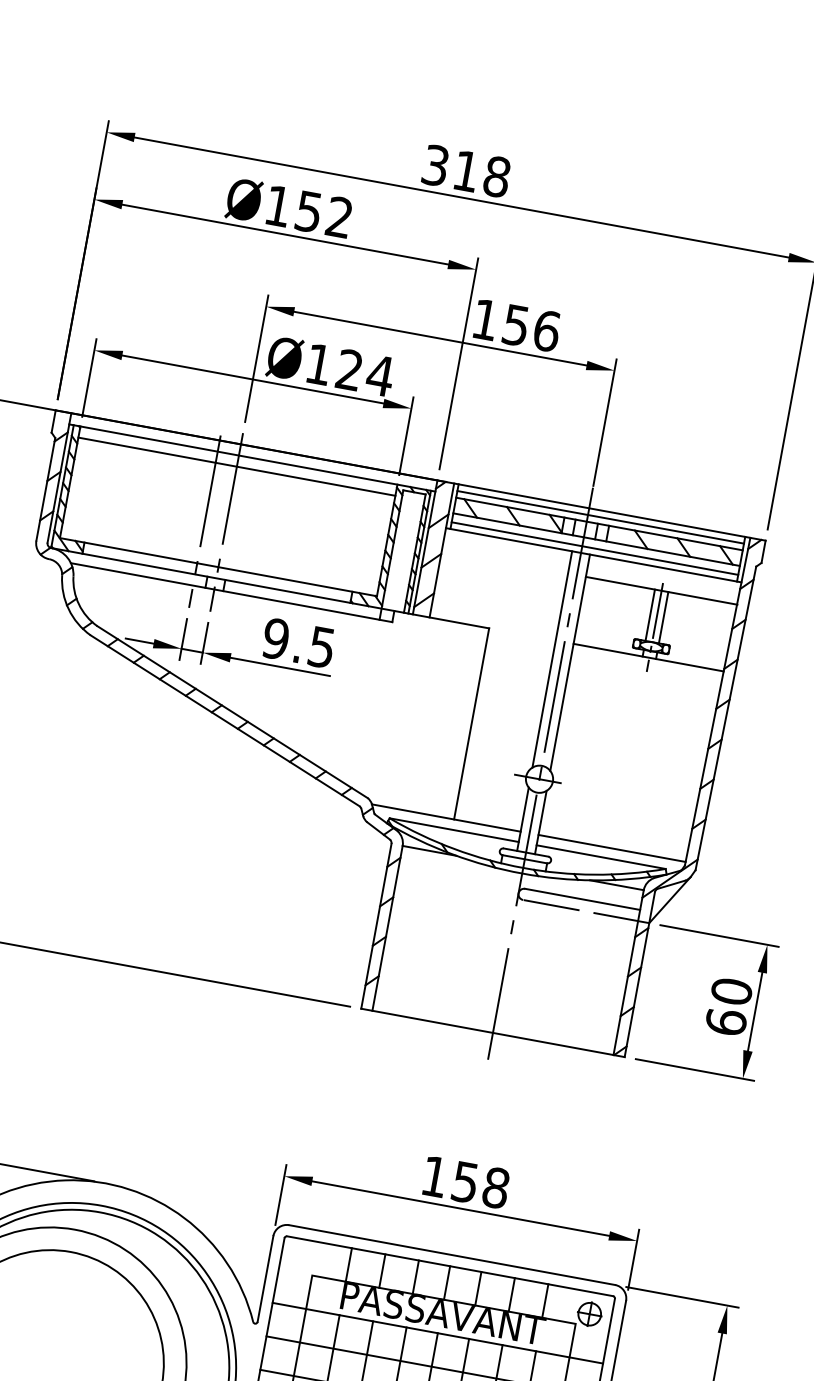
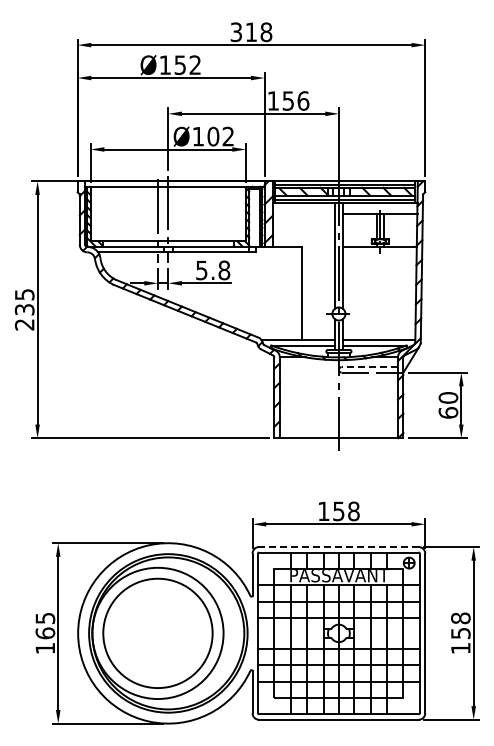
text: (364, 372) -> (220, 136), Ø124 -> Ø102
line: (235, 466) -> (167, 192), removed
text: (299, 643) -> (213, 270), 9.5 -> 5.8
line: (581, 899) -> (369, 367), solid -> dashed
line: (451, 1255) -> (338, 547), solid -> dashed

